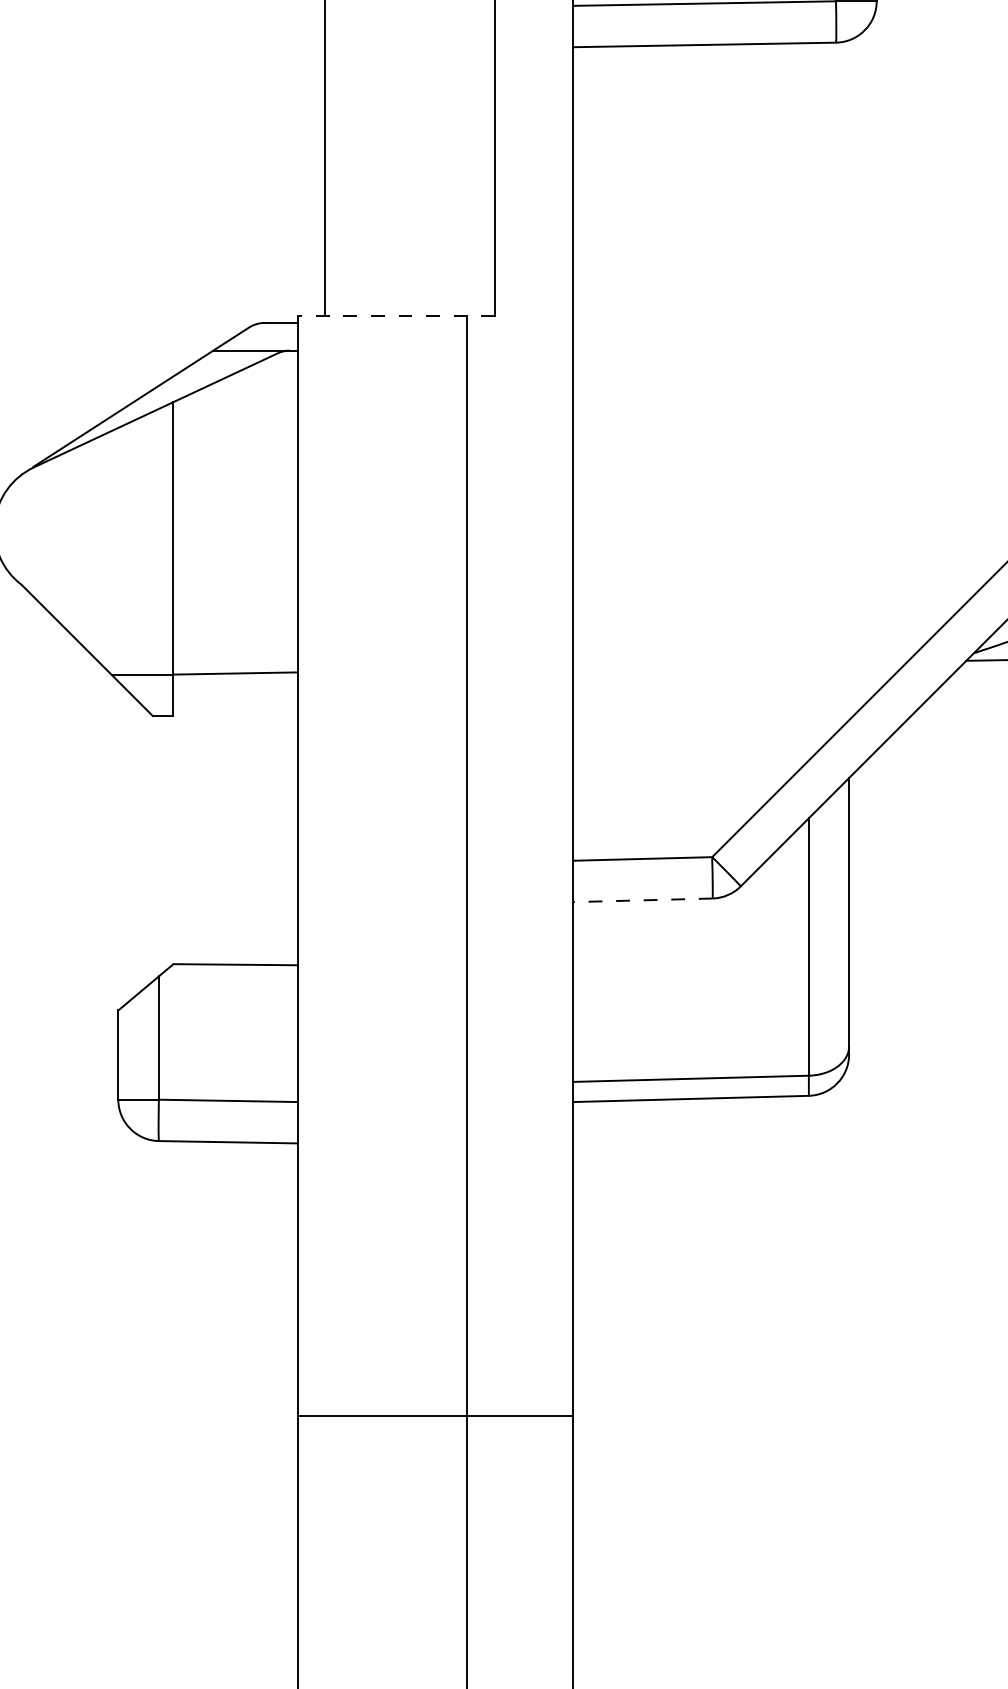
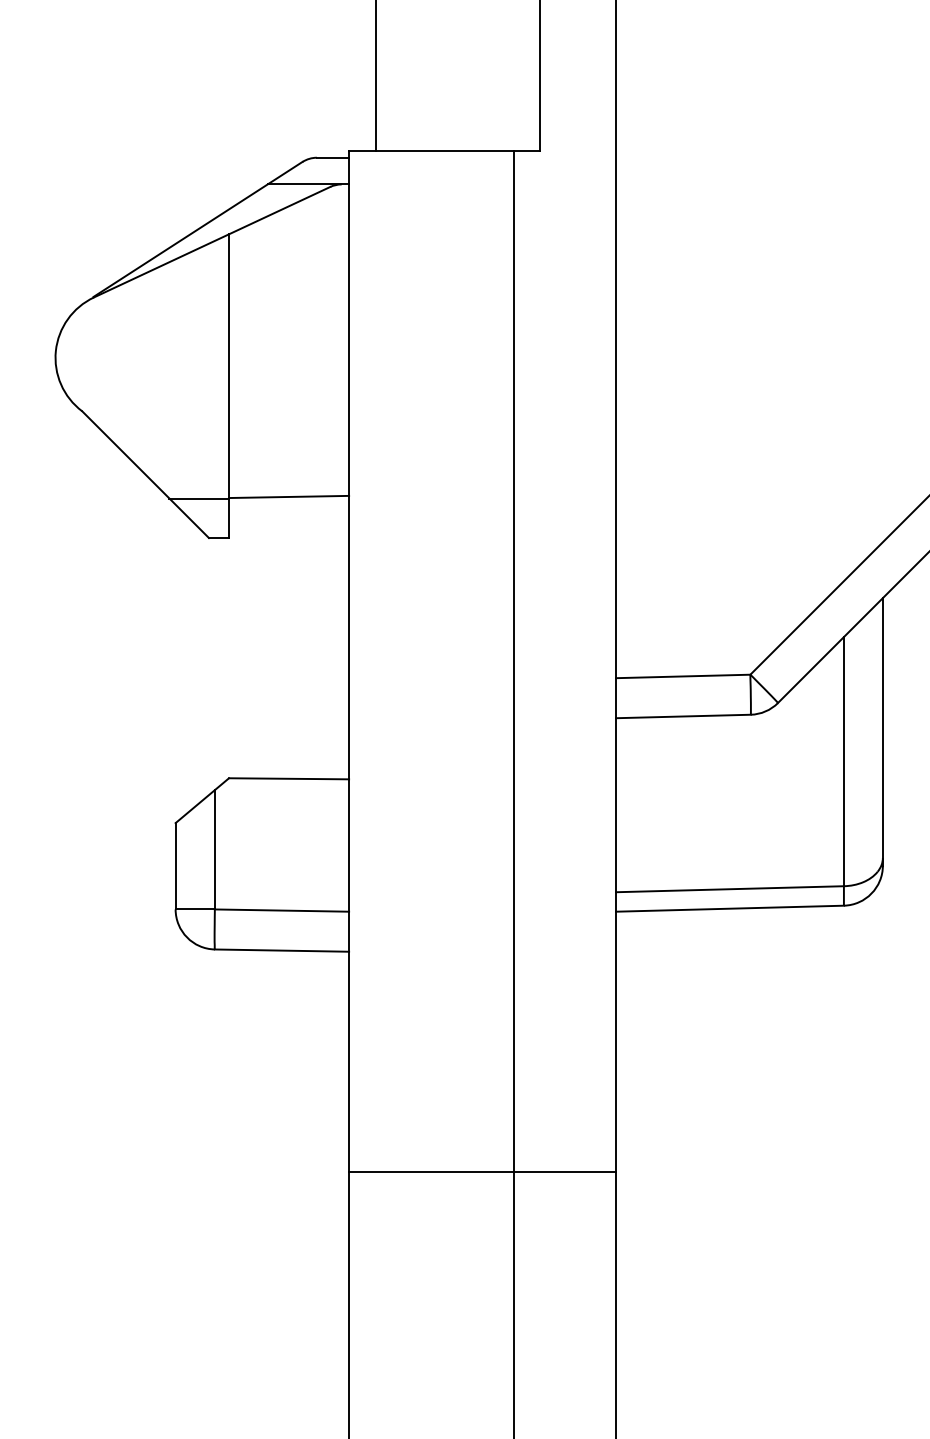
line: (396, 316) -> (444, 151), dashed -> solid
line: (642, 900) -> (682, 716), dashed -> solid
line: (435, 1415) -> (482, 1171), moved

